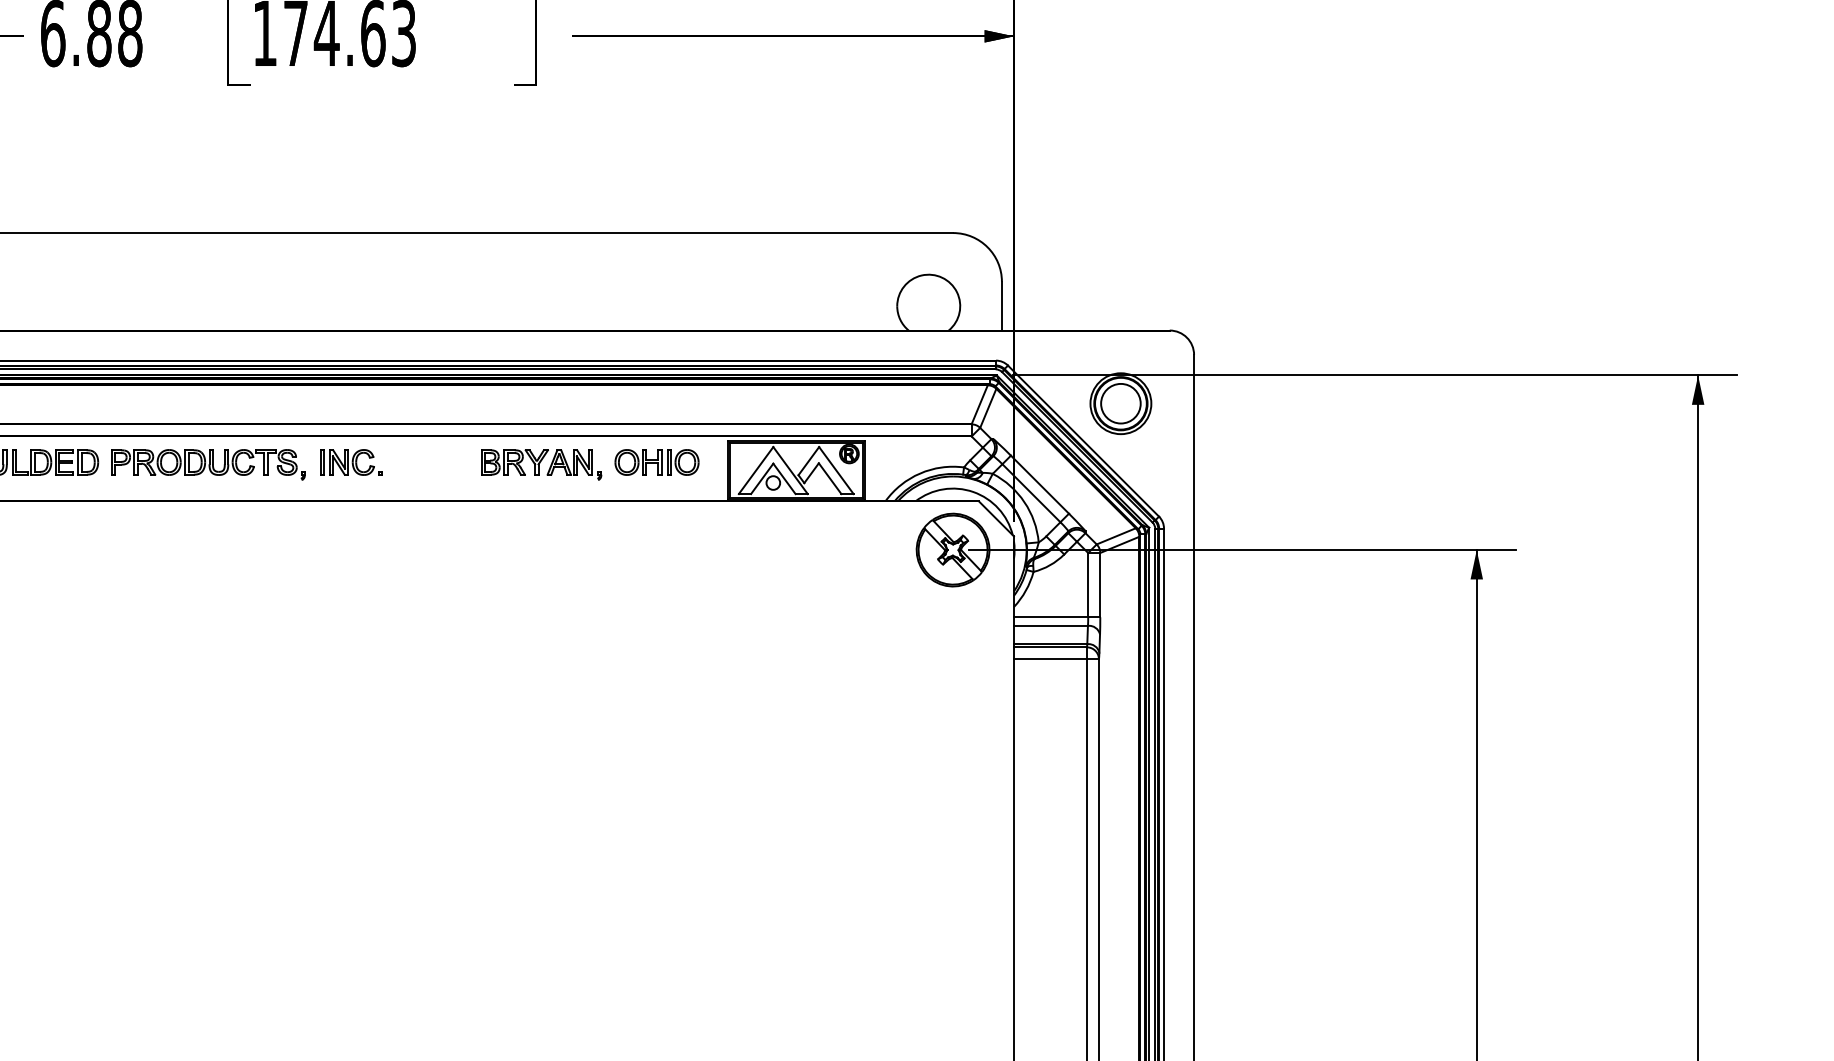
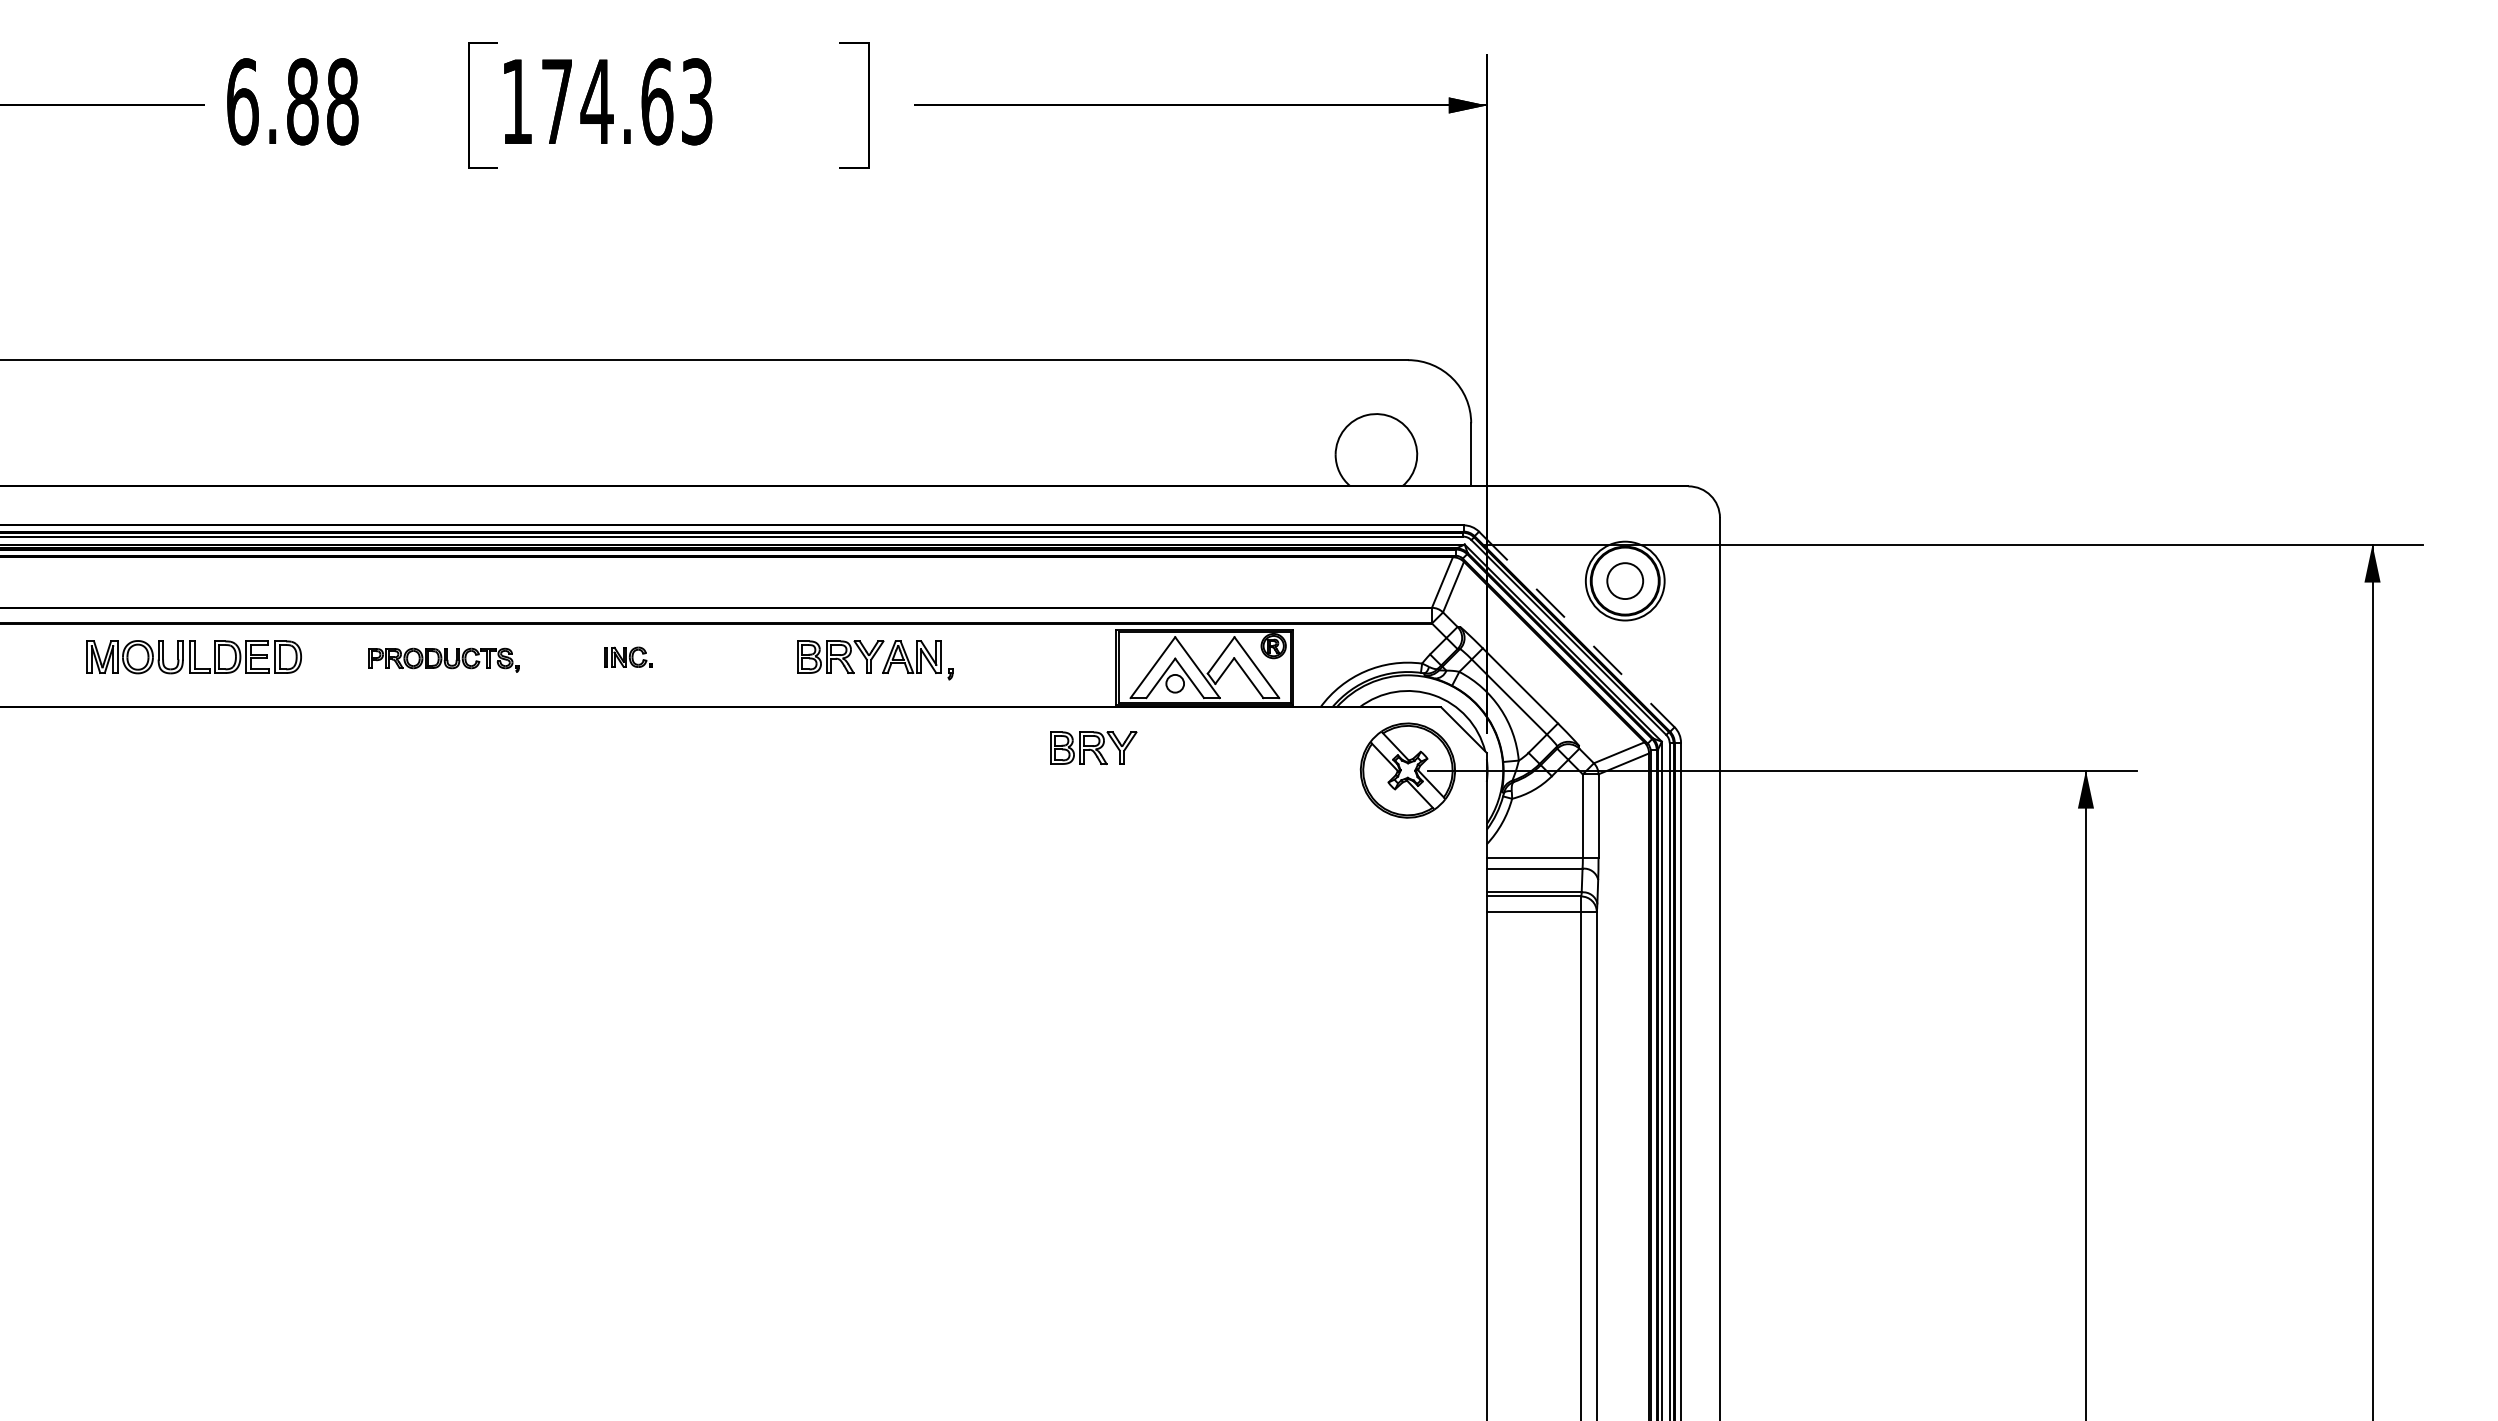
circle: (1120, 403) -> (1624, 580), size x0.7
line: (1084, 441) -> (1577, 629), solid -> dashed
part: (351, 462) -> (628, 657), size x0.6
part: (656, 462) -> (1024, 657), removed
part: (208, 465) -> (443, 660), size x0.6
part: (710, 532) -> (1093, 747), added

